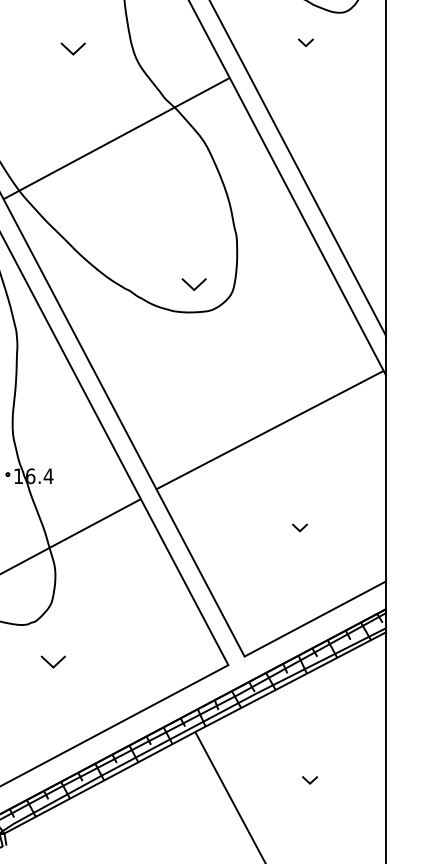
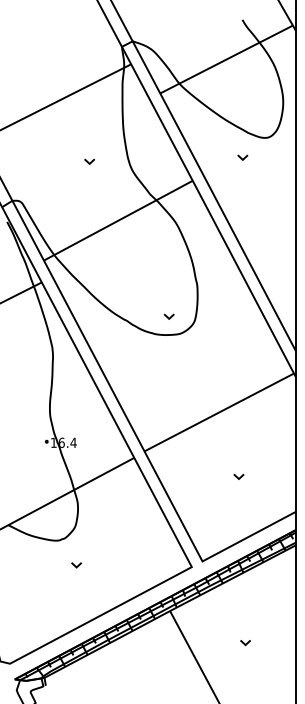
part: (72, 48) -> (89, 161), size x0.62
part: (192, 284) -> (168, 316), size x0.62
part: (53, 662) -> (76, 565), size x0.62

